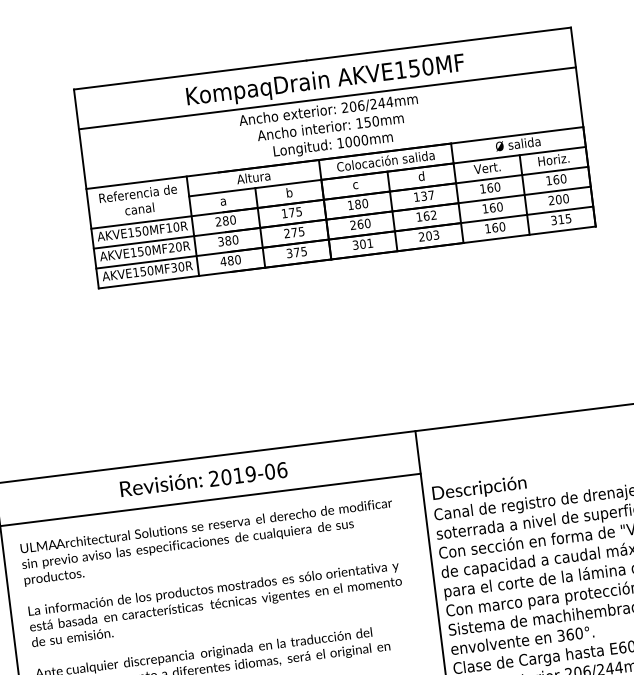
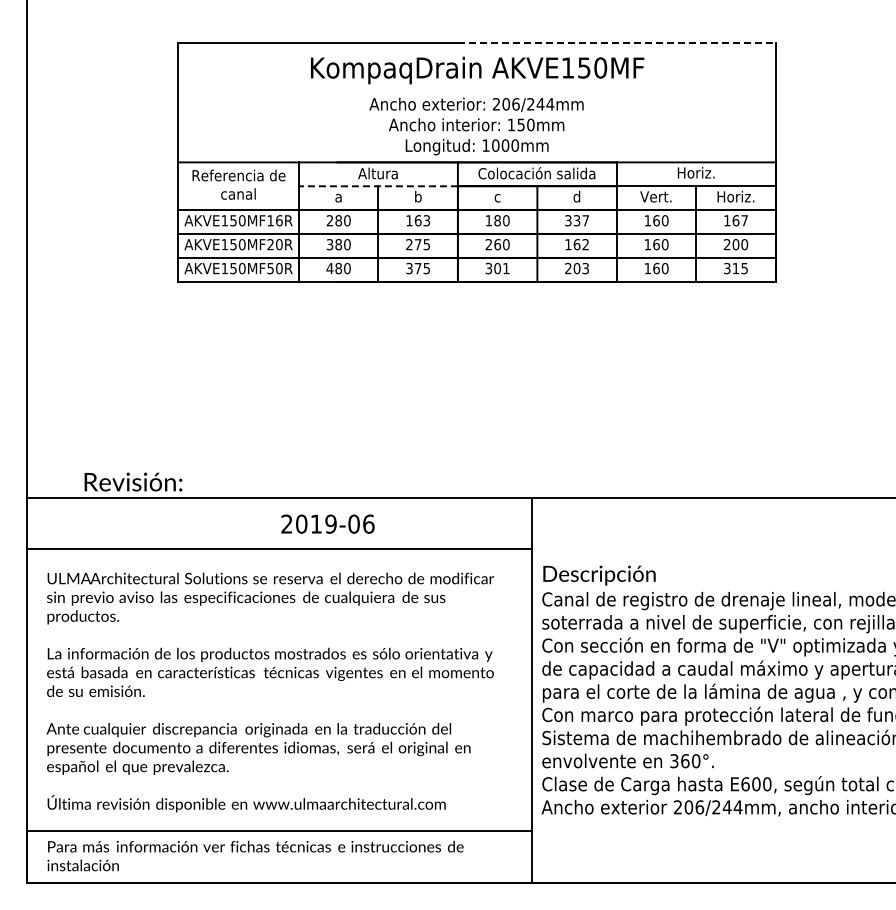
line: (438, 43) -> (616, 42), solid -> dashed
line: (326, 98) -> (476, 90), removed
text: (517, 143) -> (695, 172), Ø salida -> Horiz.
text: (563, 178) -> (744, 220), 160 -> 167
line: (254, 188) -> (377, 186), solid -> dashed
text: (416, 196) -> (568, 220), 137 -> 337
text: (295, 212) -> (422, 220), 175 -> 163
text: (176, 226) -> (279, 220), AKVE150MF10R -> AKVE150MF16R
text: (173, 266) -> (270, 267), AKVE150MF30R -> AKVE150MF50R
text: (161, 483) -> (133, 481), moved

